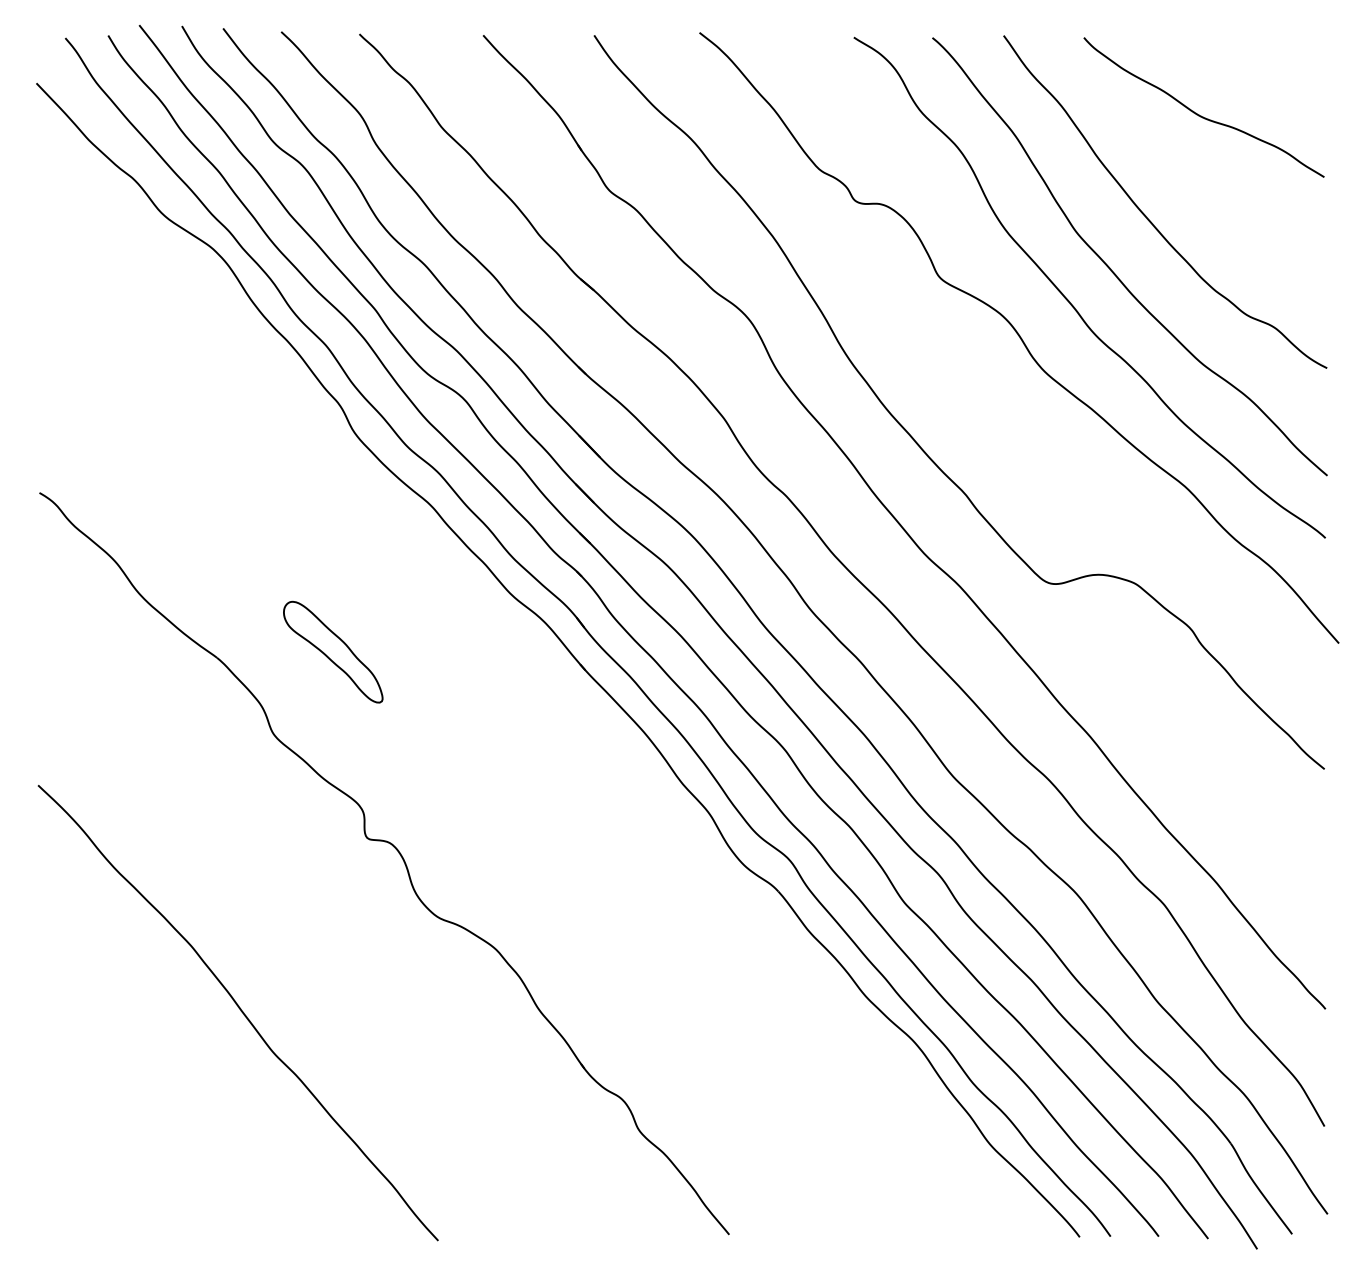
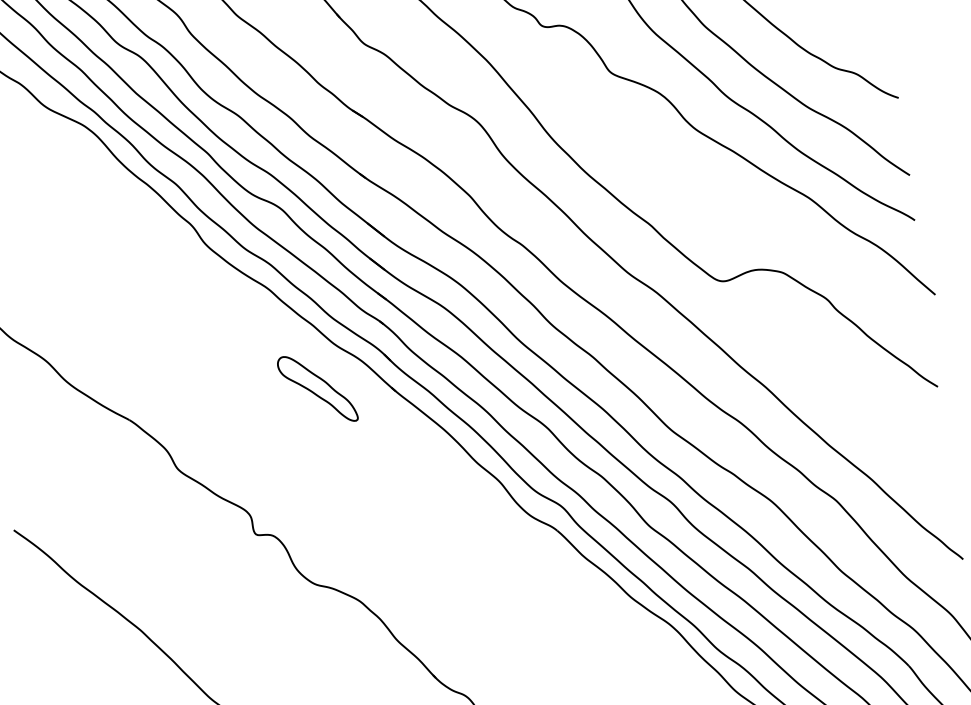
part: (333, 651) -> (317, 388), moved

